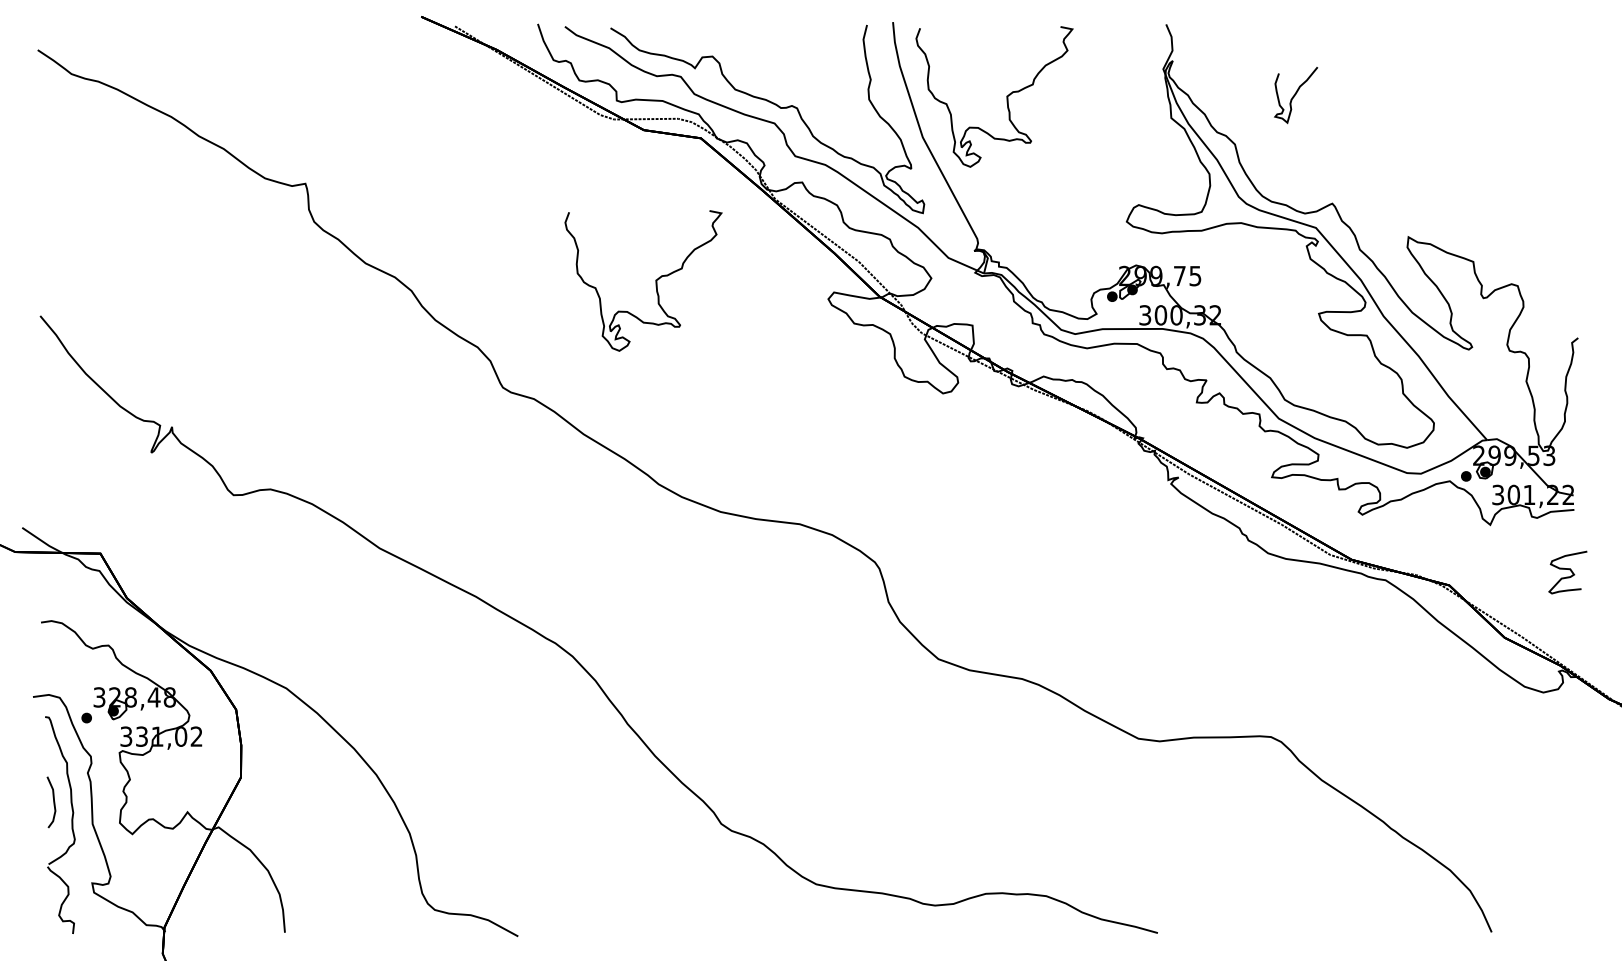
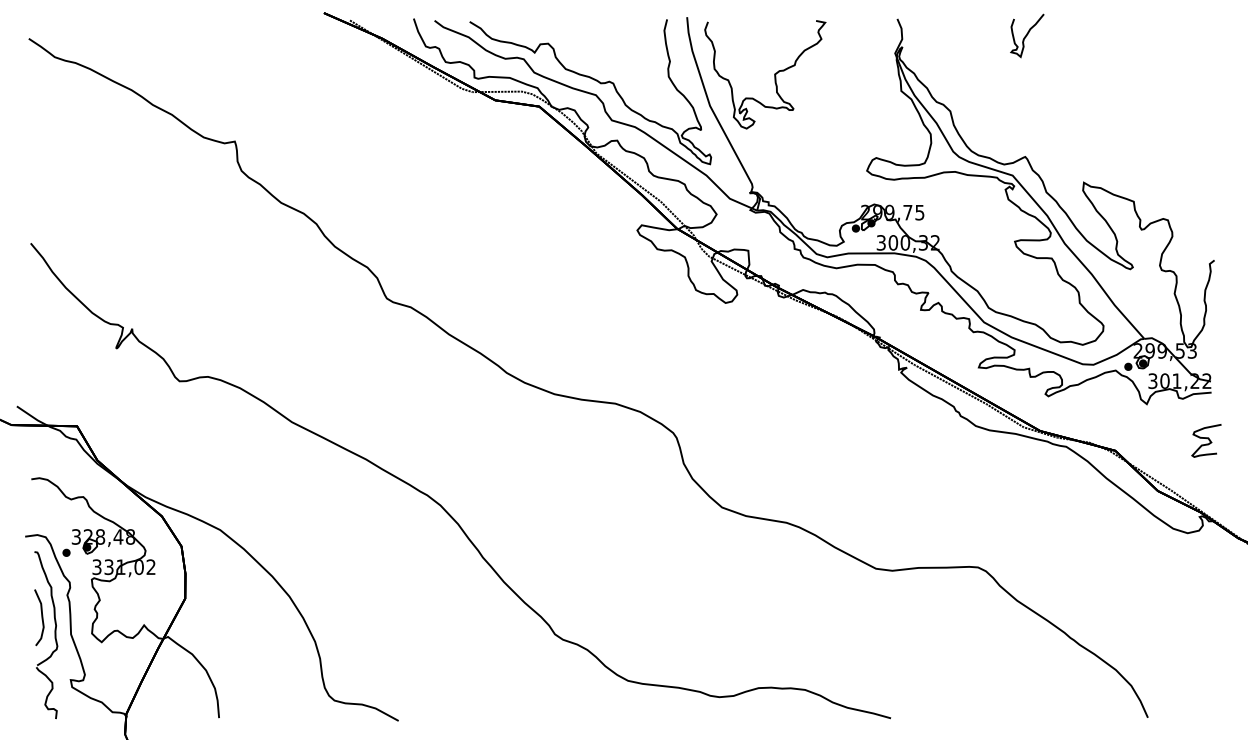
curve: (1296, 94) -> (1027, 35), moved
curve: (655, 280) -> (504, 216), removed
part: (51, 802) -> (39, 617), size x1.43

